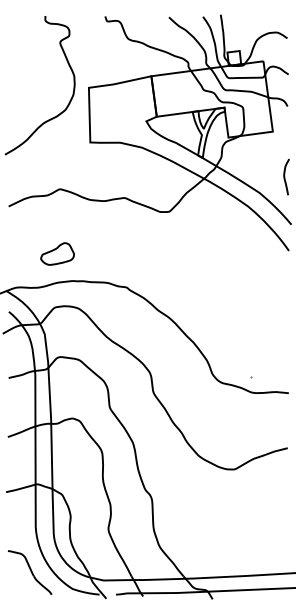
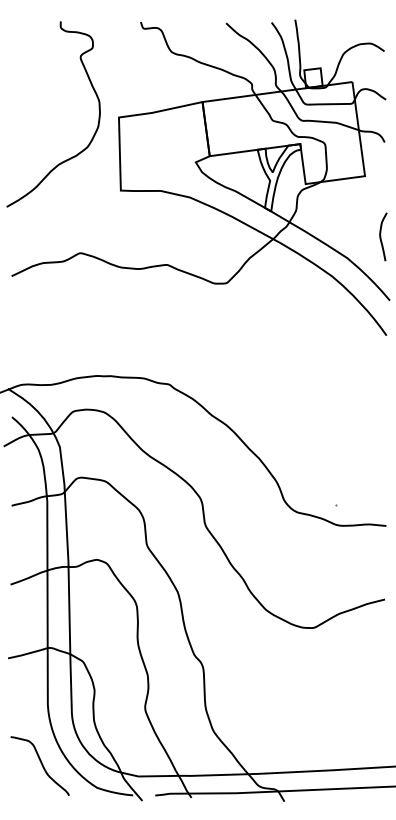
part: (57, 253) -> (76, 339), removed

